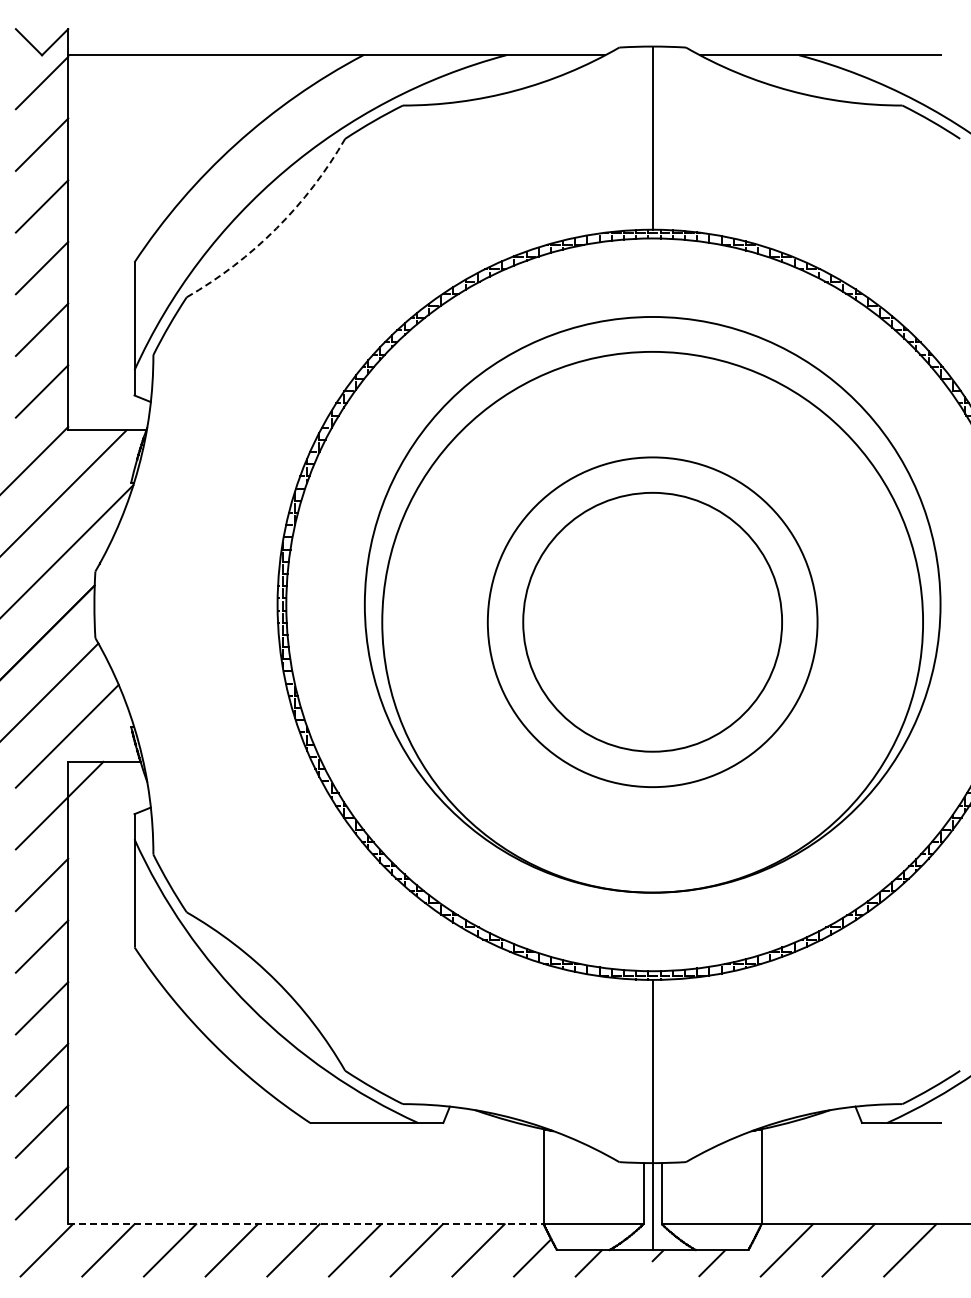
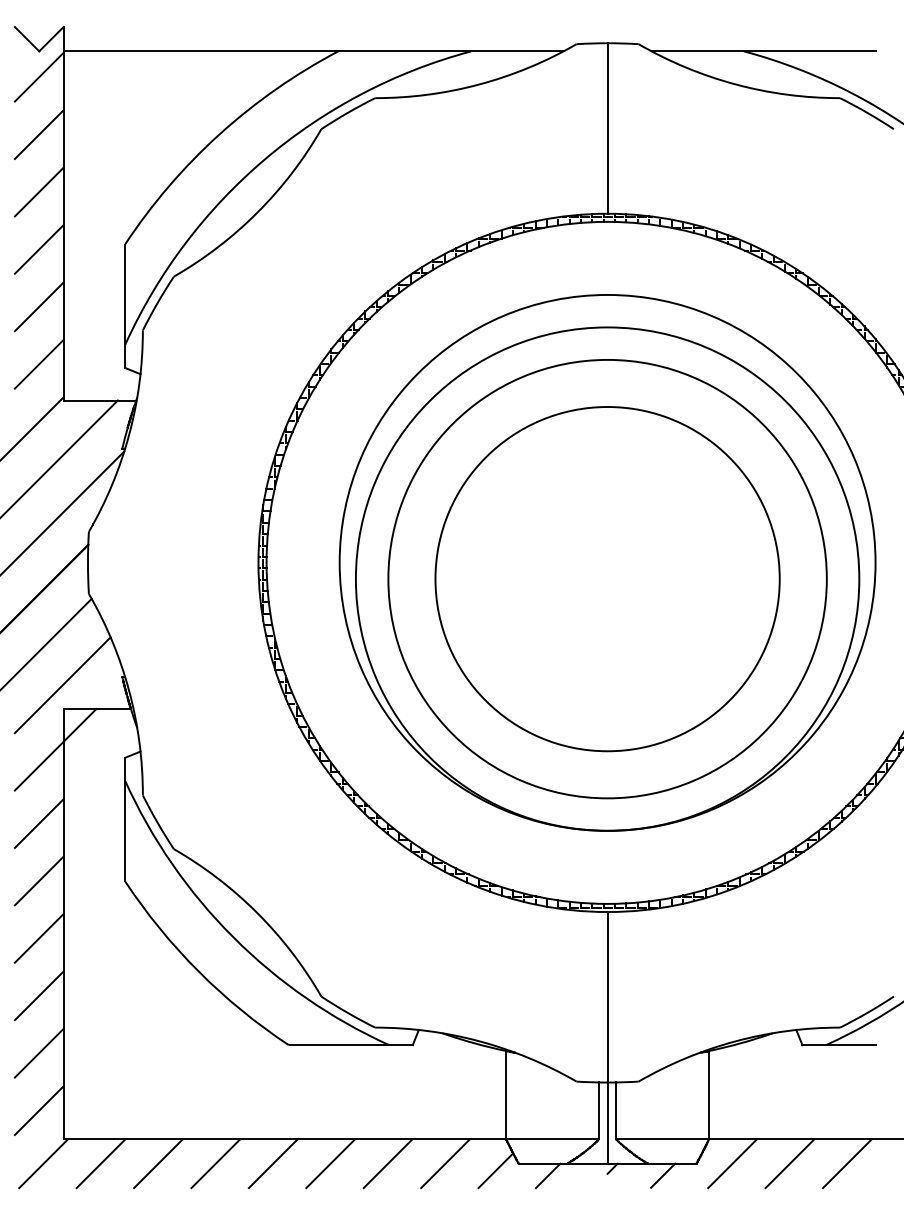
arc: (276, 228) -> (257, 212), dashed -> solid
circle: (652, 621) -> (607, 578), size x1.43
circle: (652, 622) -> (607, 579), size x1.43
line: (305, 1224) -> (284, 1139), dashed -> solid

